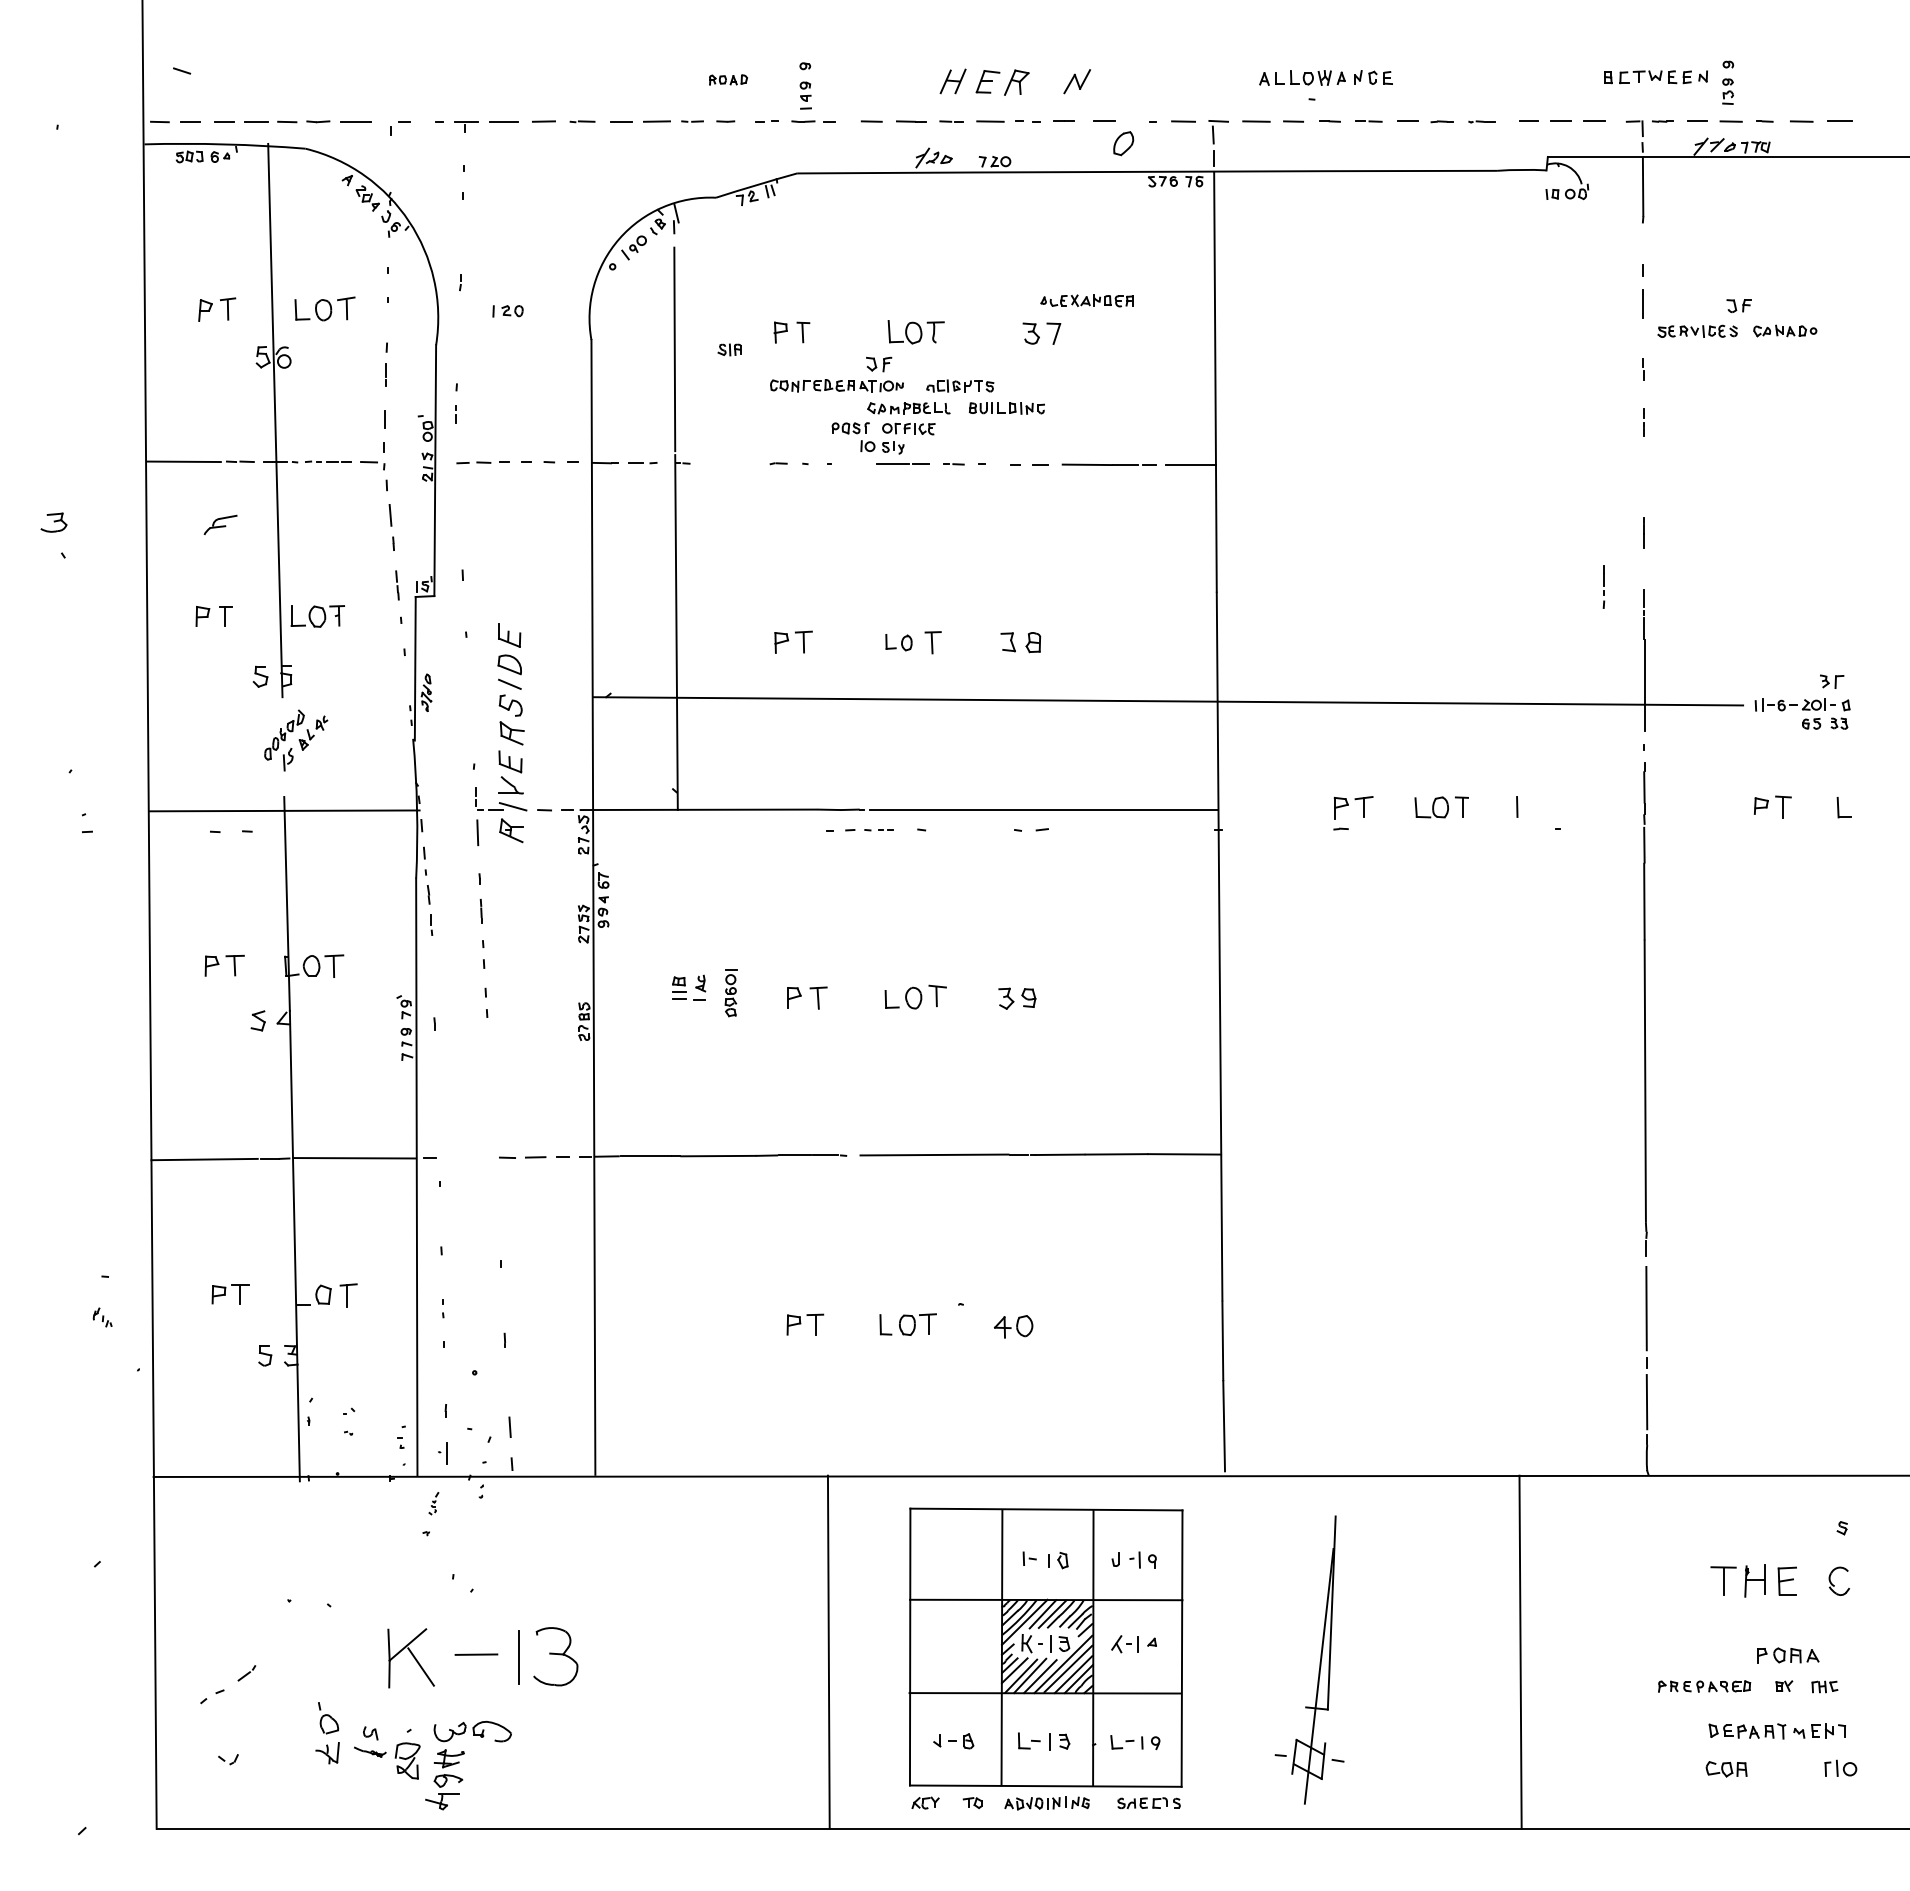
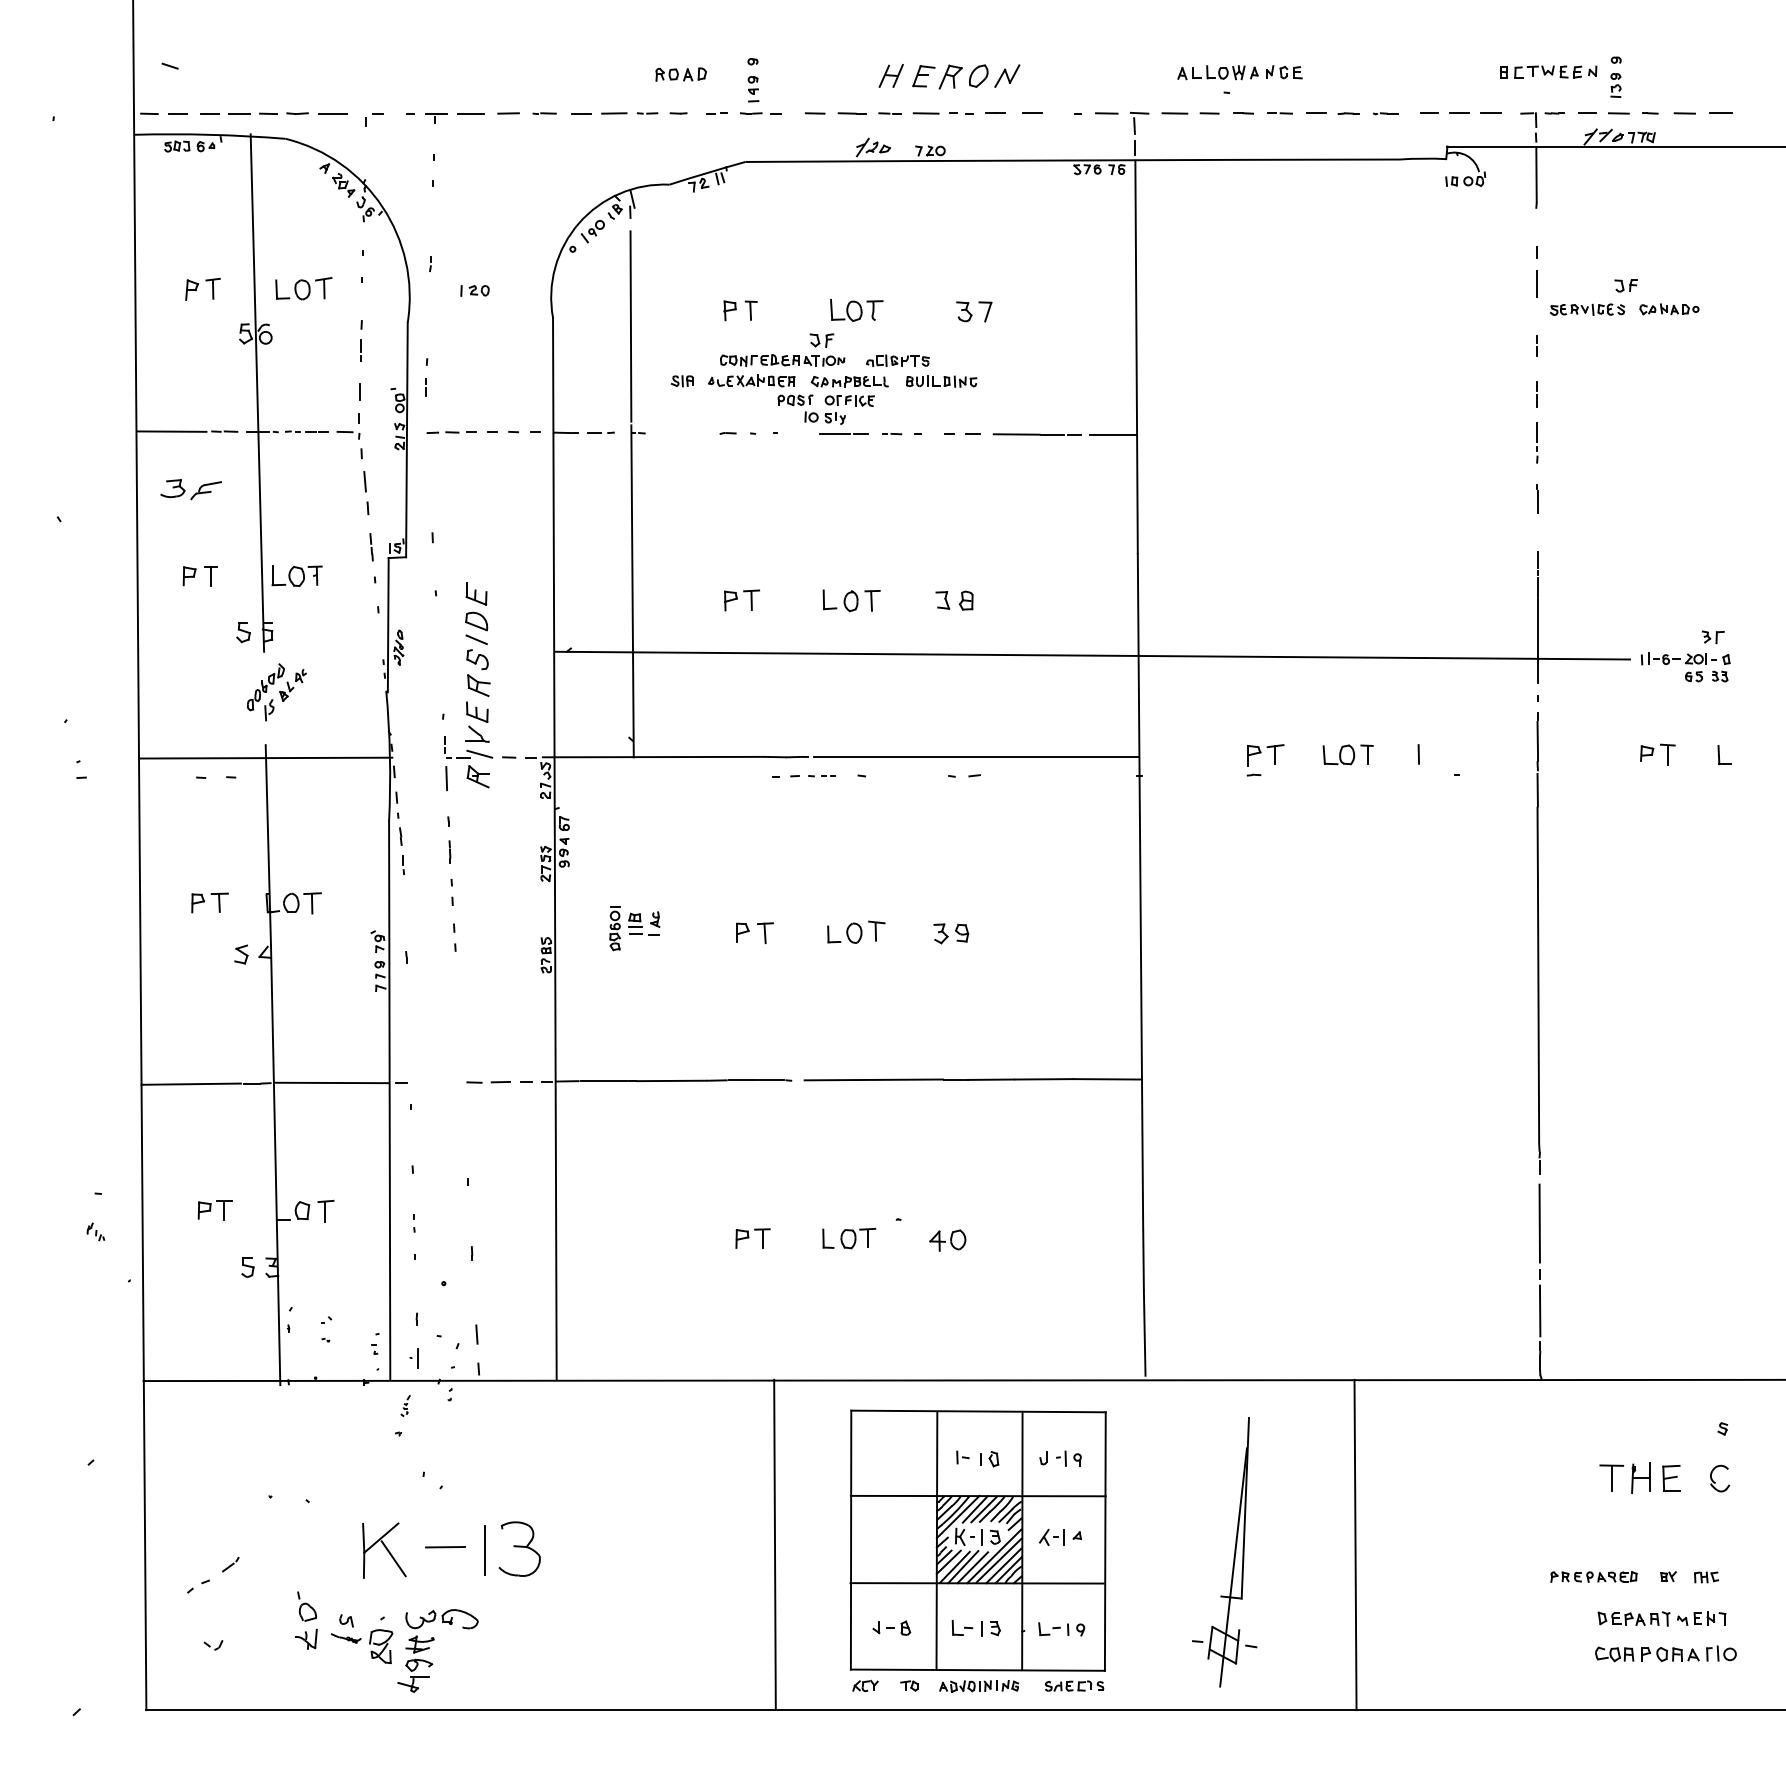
part: (728, 79) -> (681, 74), size x1.43
part: (1123, 143) -> (978, 75), moved
part: (1086, 300) -> (751, 380), moved
part: (729, 349) -> (682, 380), moved
part: (53, 522) -> (172, 488), moved
part: (1603, 586) -> (1536, 442), moved
part: (898, 642) -> (840, 600), size x1.43
part: (730, 993) -> (614, 928), moved
line: (1520, 1651) -> (1355, 1544), moved
part: (1788, 1655) -> (1670, 1654), moved

